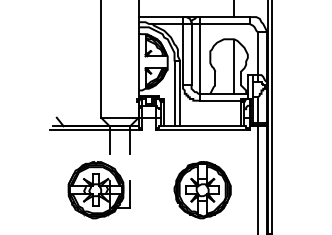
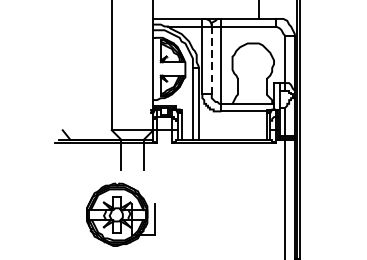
line: (191, 54) -> (211, 60), solid -> dashed
line: (234, 66) -> (259, 73), removed
part: (98, 190) -> (119, 215), moved
part: (202, 190) -> (223, 210), removed

